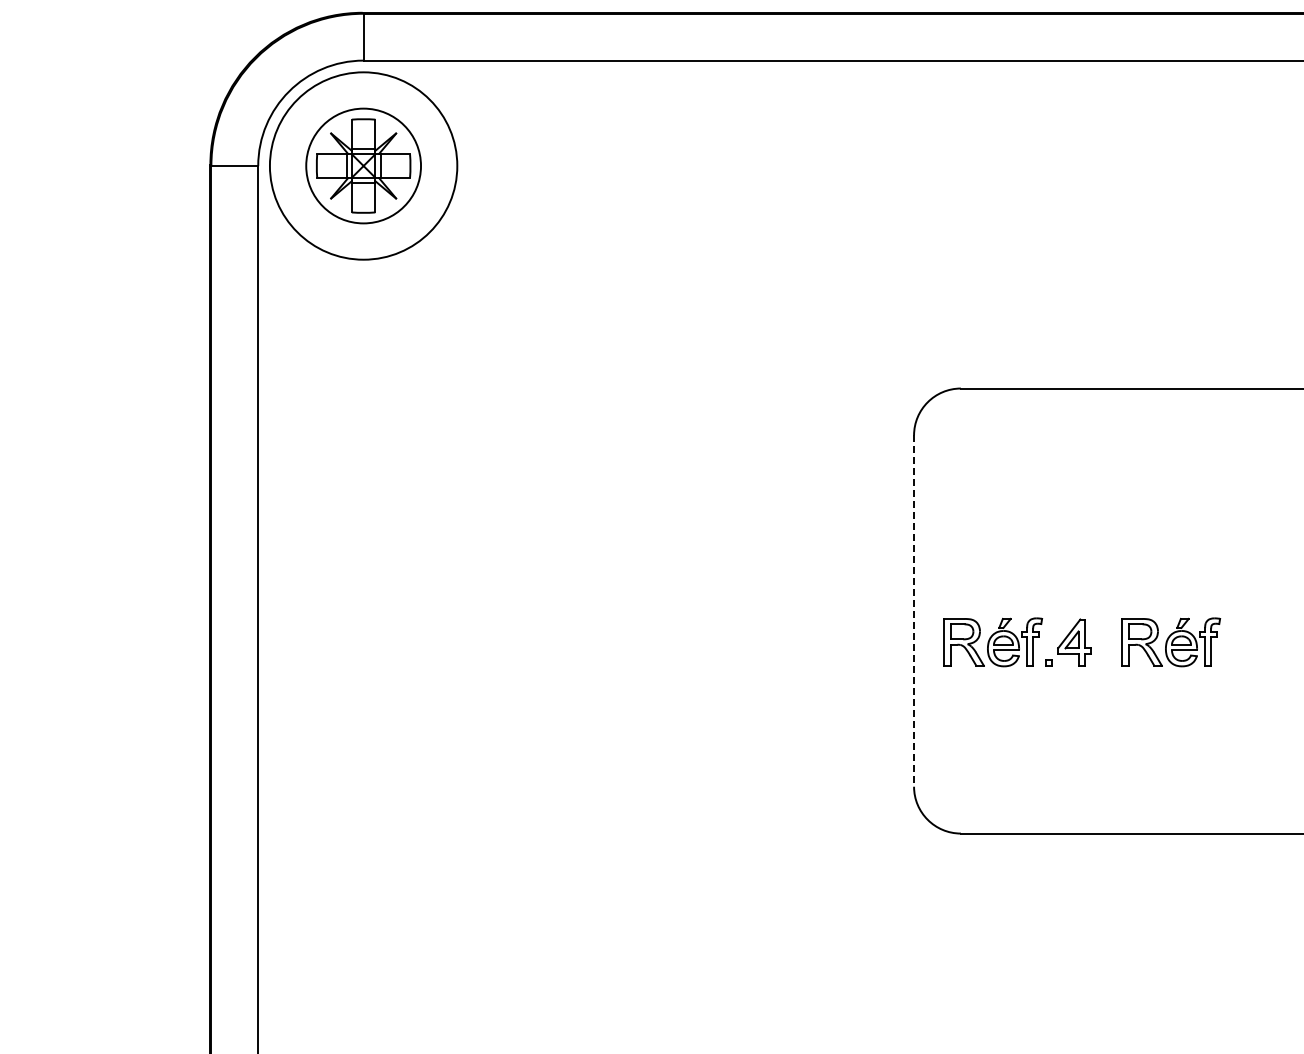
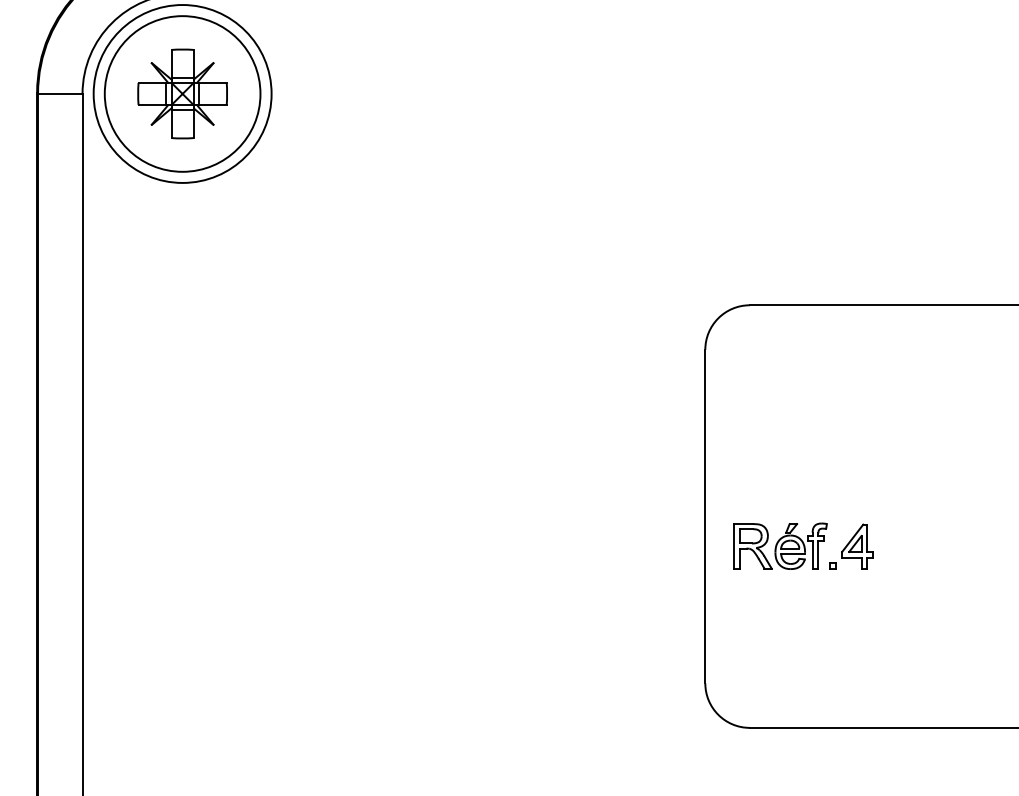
circle: (363, 166) -> (182, 94), size x1.43
line: (914, 611) -> (705, 517), dashed -> solid
part: (1171, 642) -> (949, 546), removed

